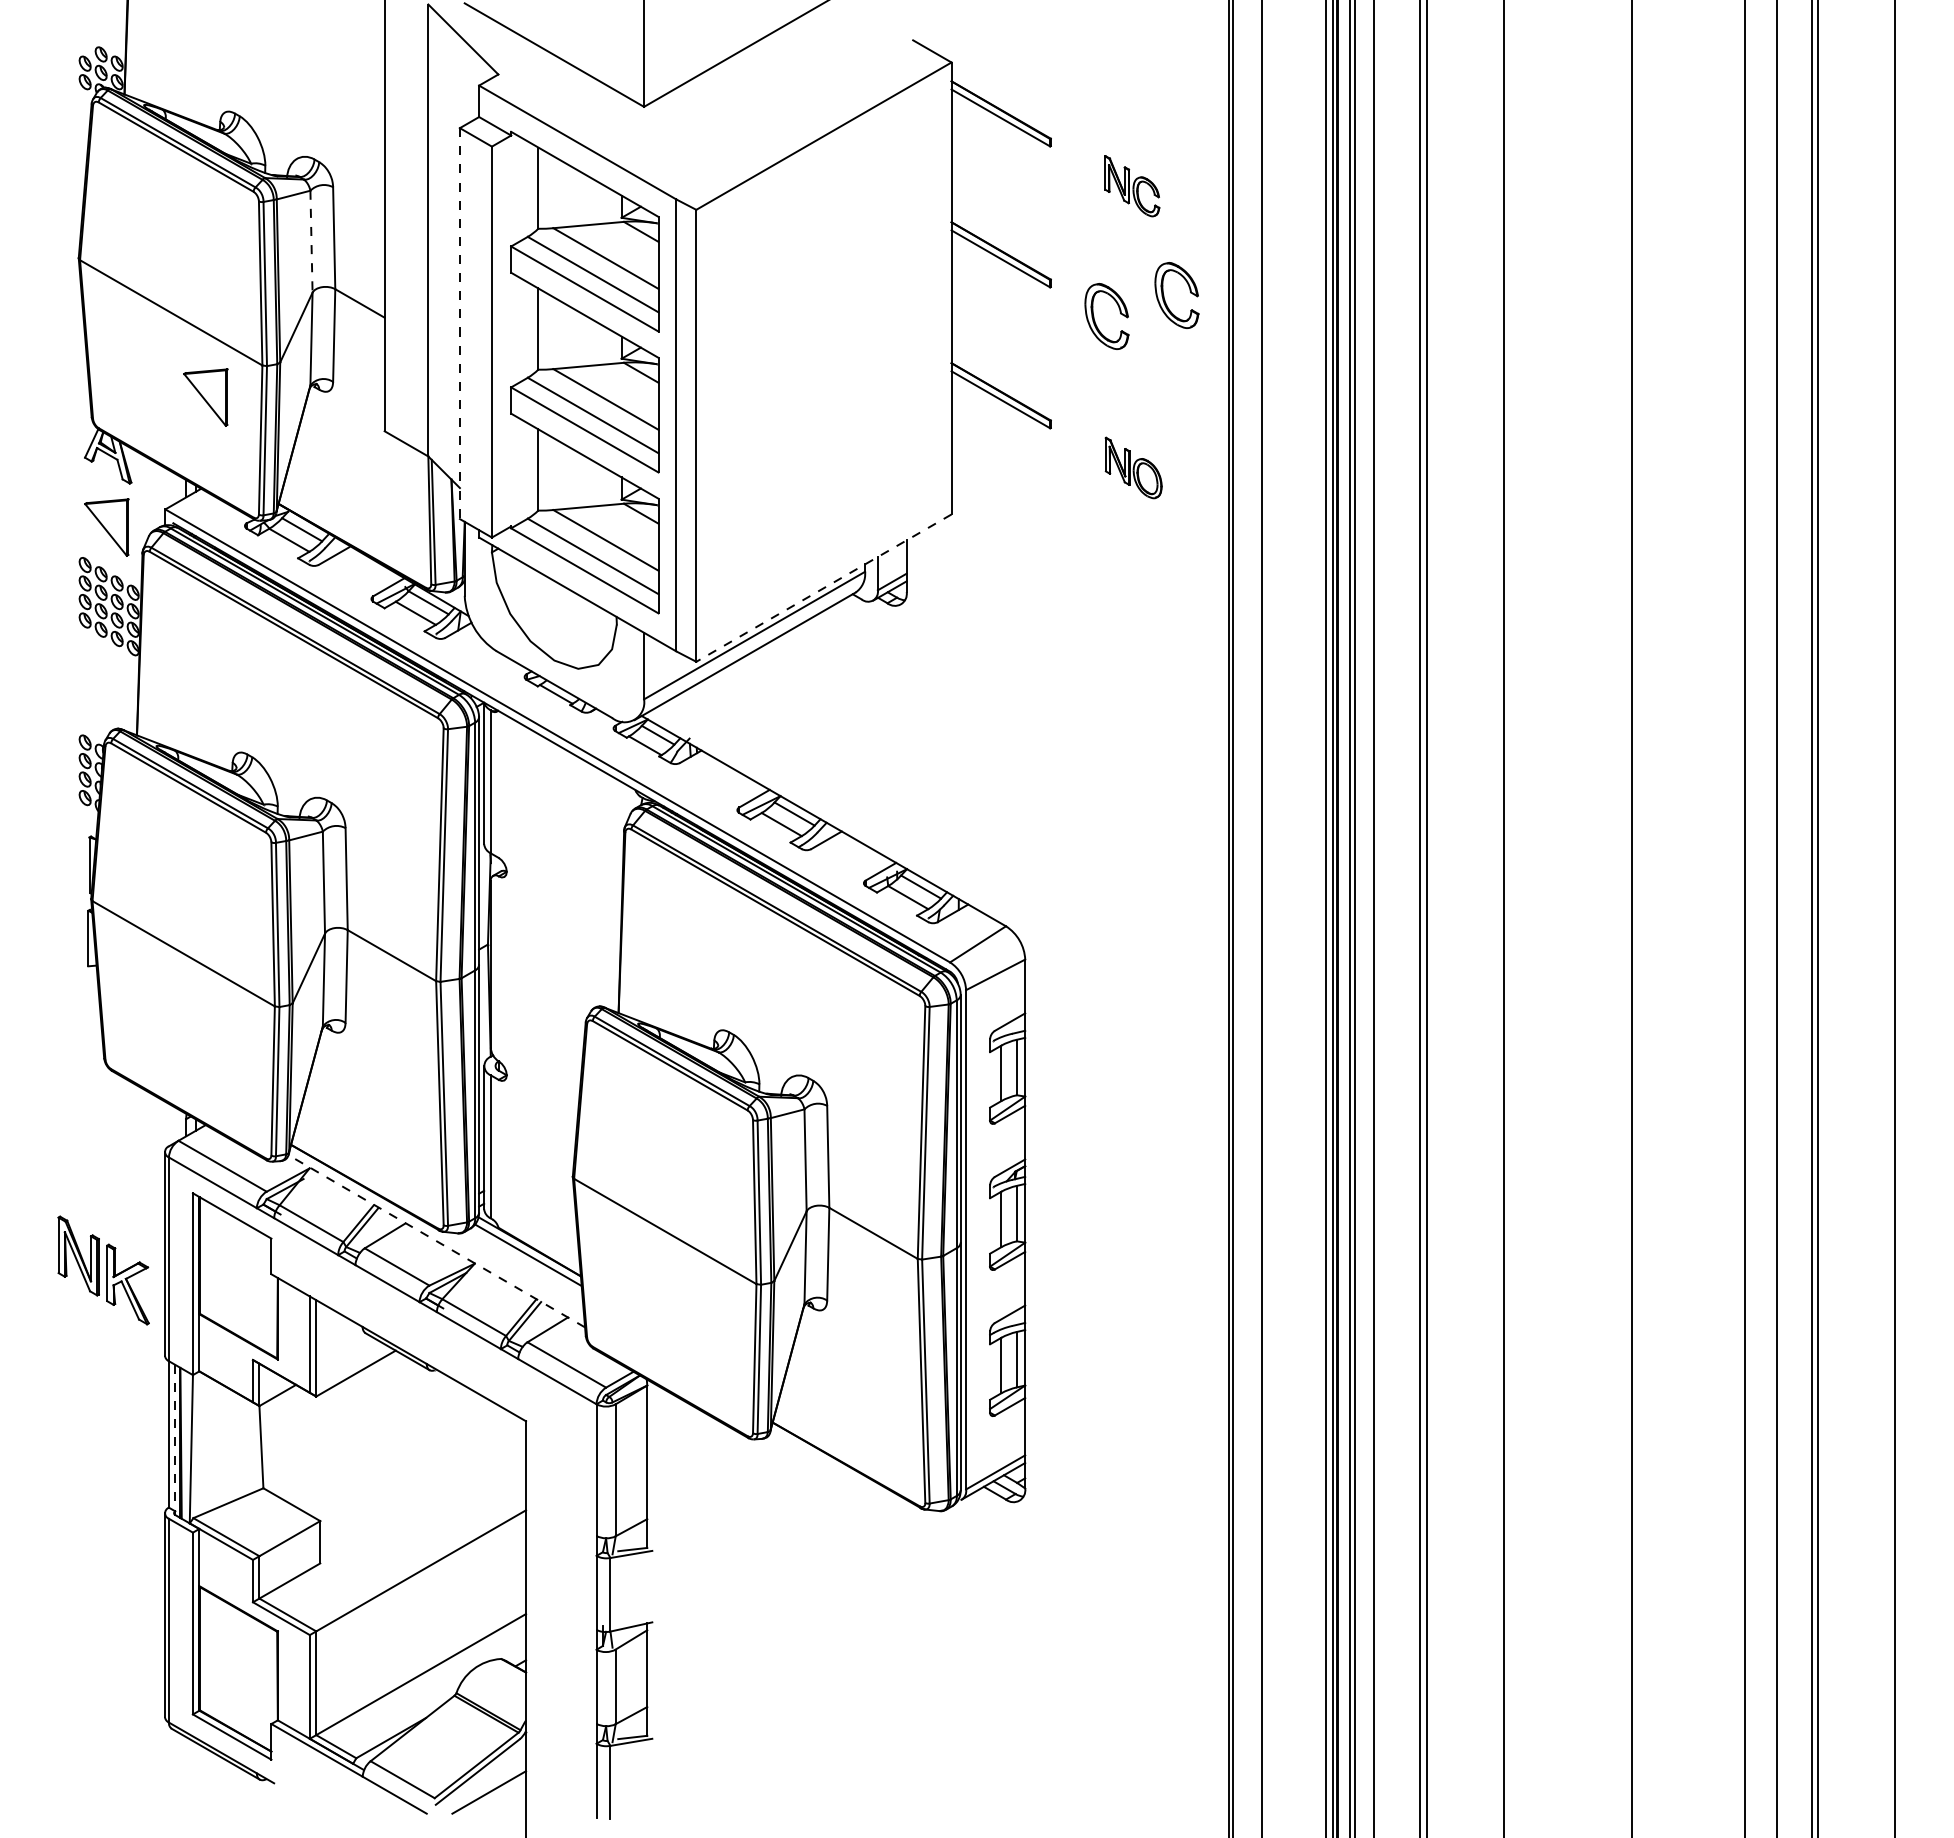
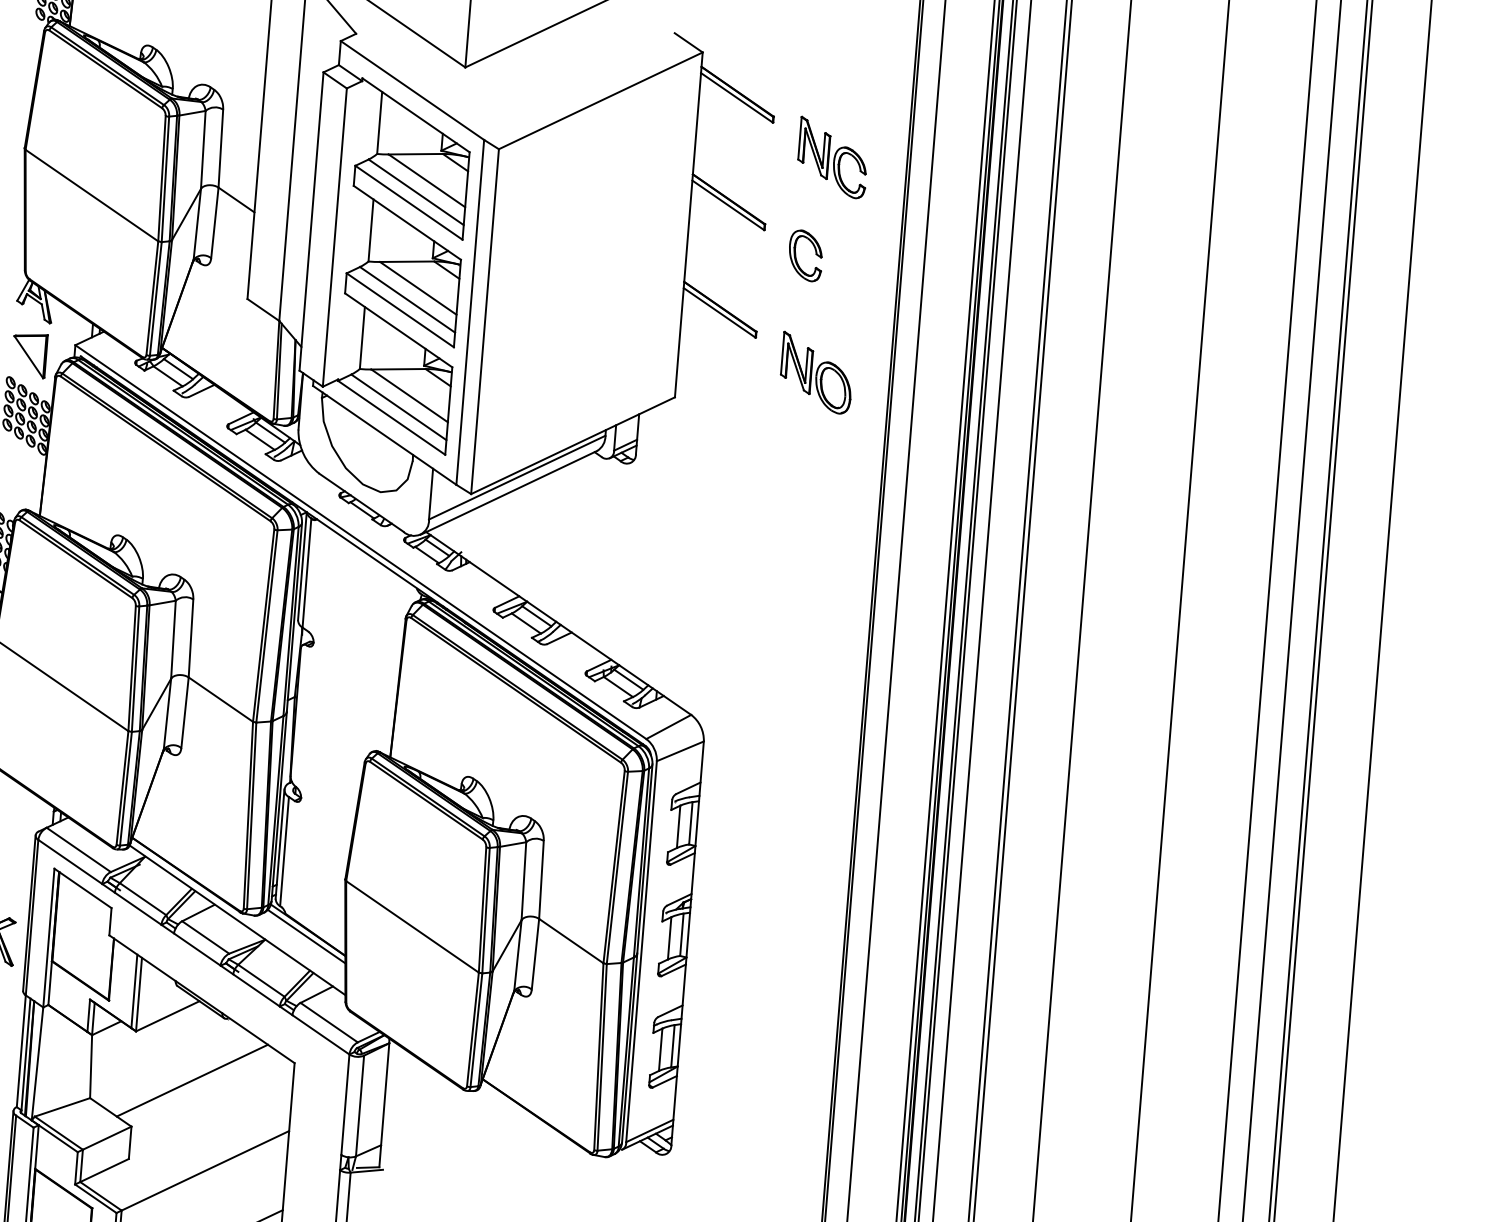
part: (1132, 186) -> (833, 158), size x1.67
line: (311, 242) -> (203, 150), dashed -> solid
part: (1165, 299) -> (851, 246), removed
line: (459, 324) -> (311, 222), dashed -> solid
part: (205, 397) -> (112, 262), removed
part: (1133, 467) -> (816, 372), size x1.67
line: (823, 588) -> (572, 445), dashed -> solid
line: (436, 1241) -> (237, 920), dashed -> solid
line: (175, 1438) -> (26, 1054), dashed -> solid
line: (394, 1454) -> (192, 1080), added

